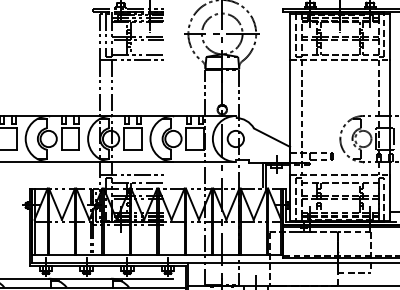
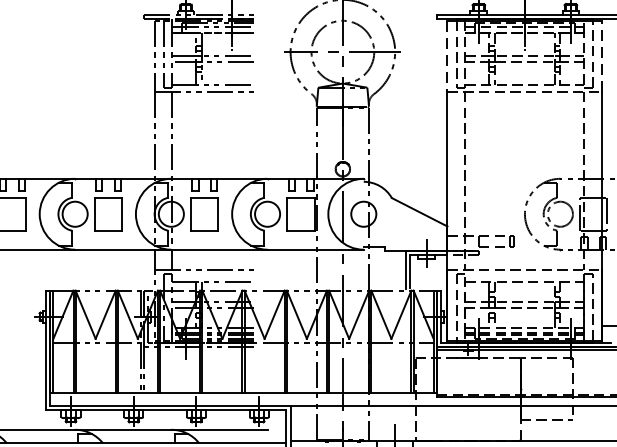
line: (290, 36) -> (448, 56), solid -> dashed
line: (390, 36) -> (602, 56), solid -> dashed

